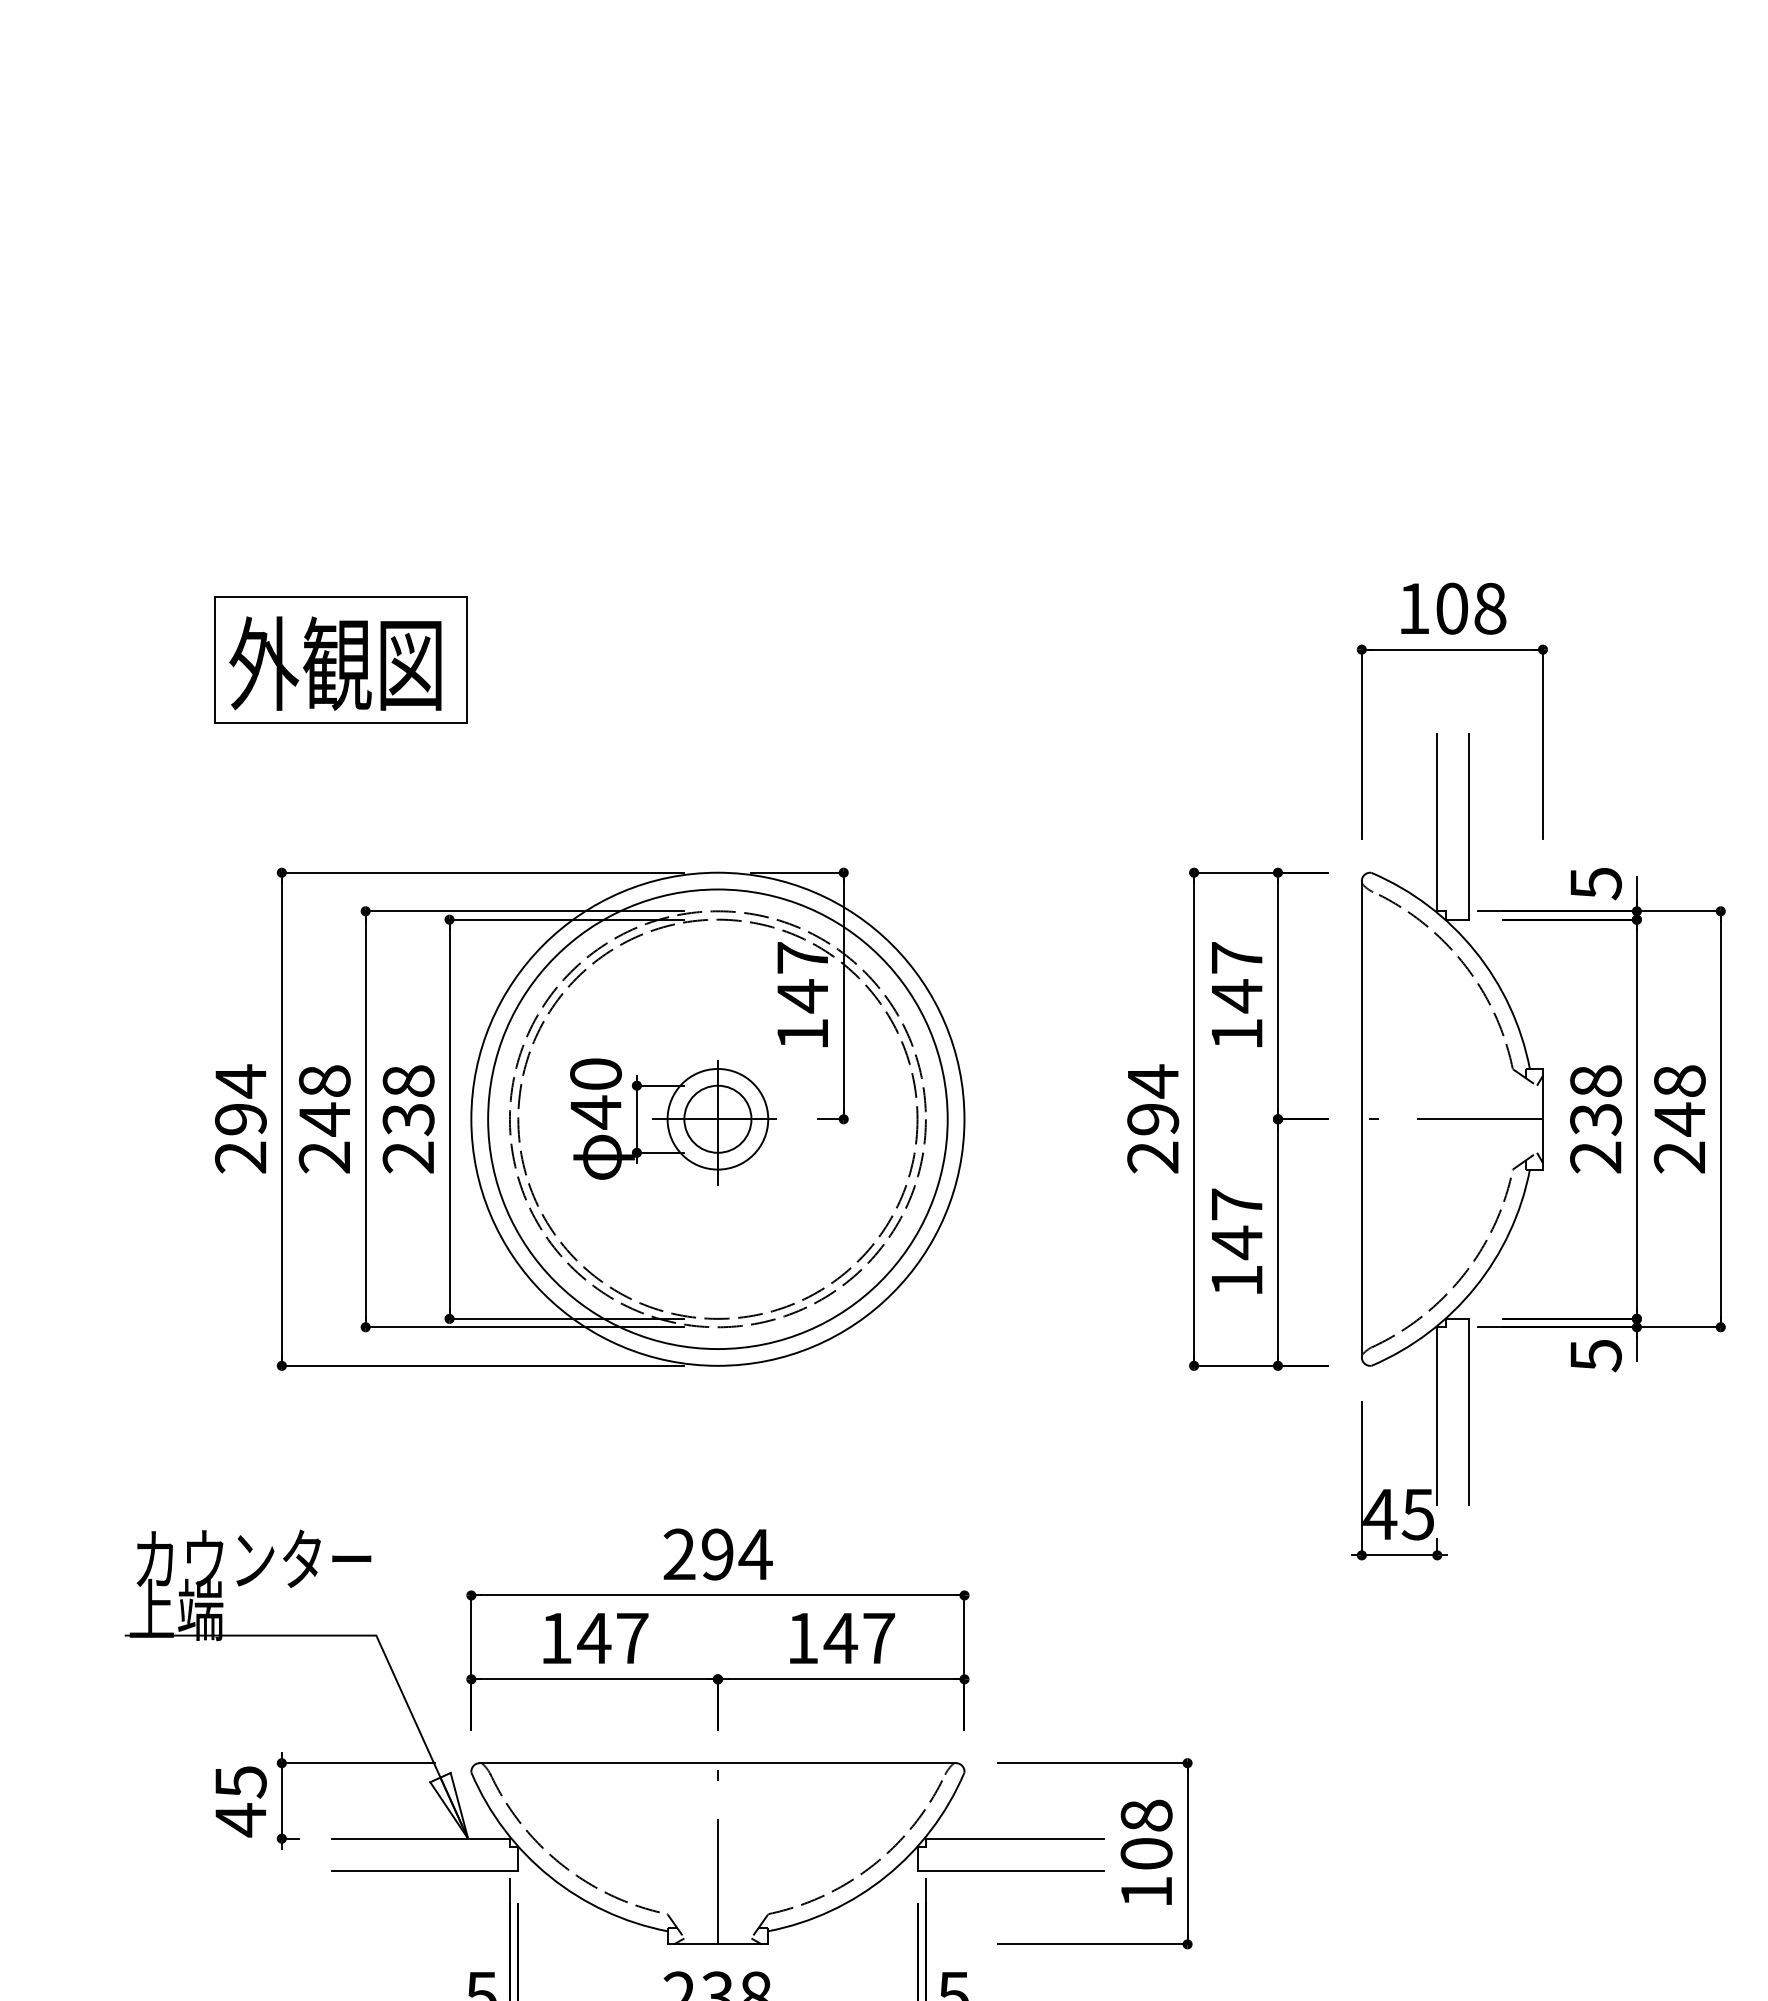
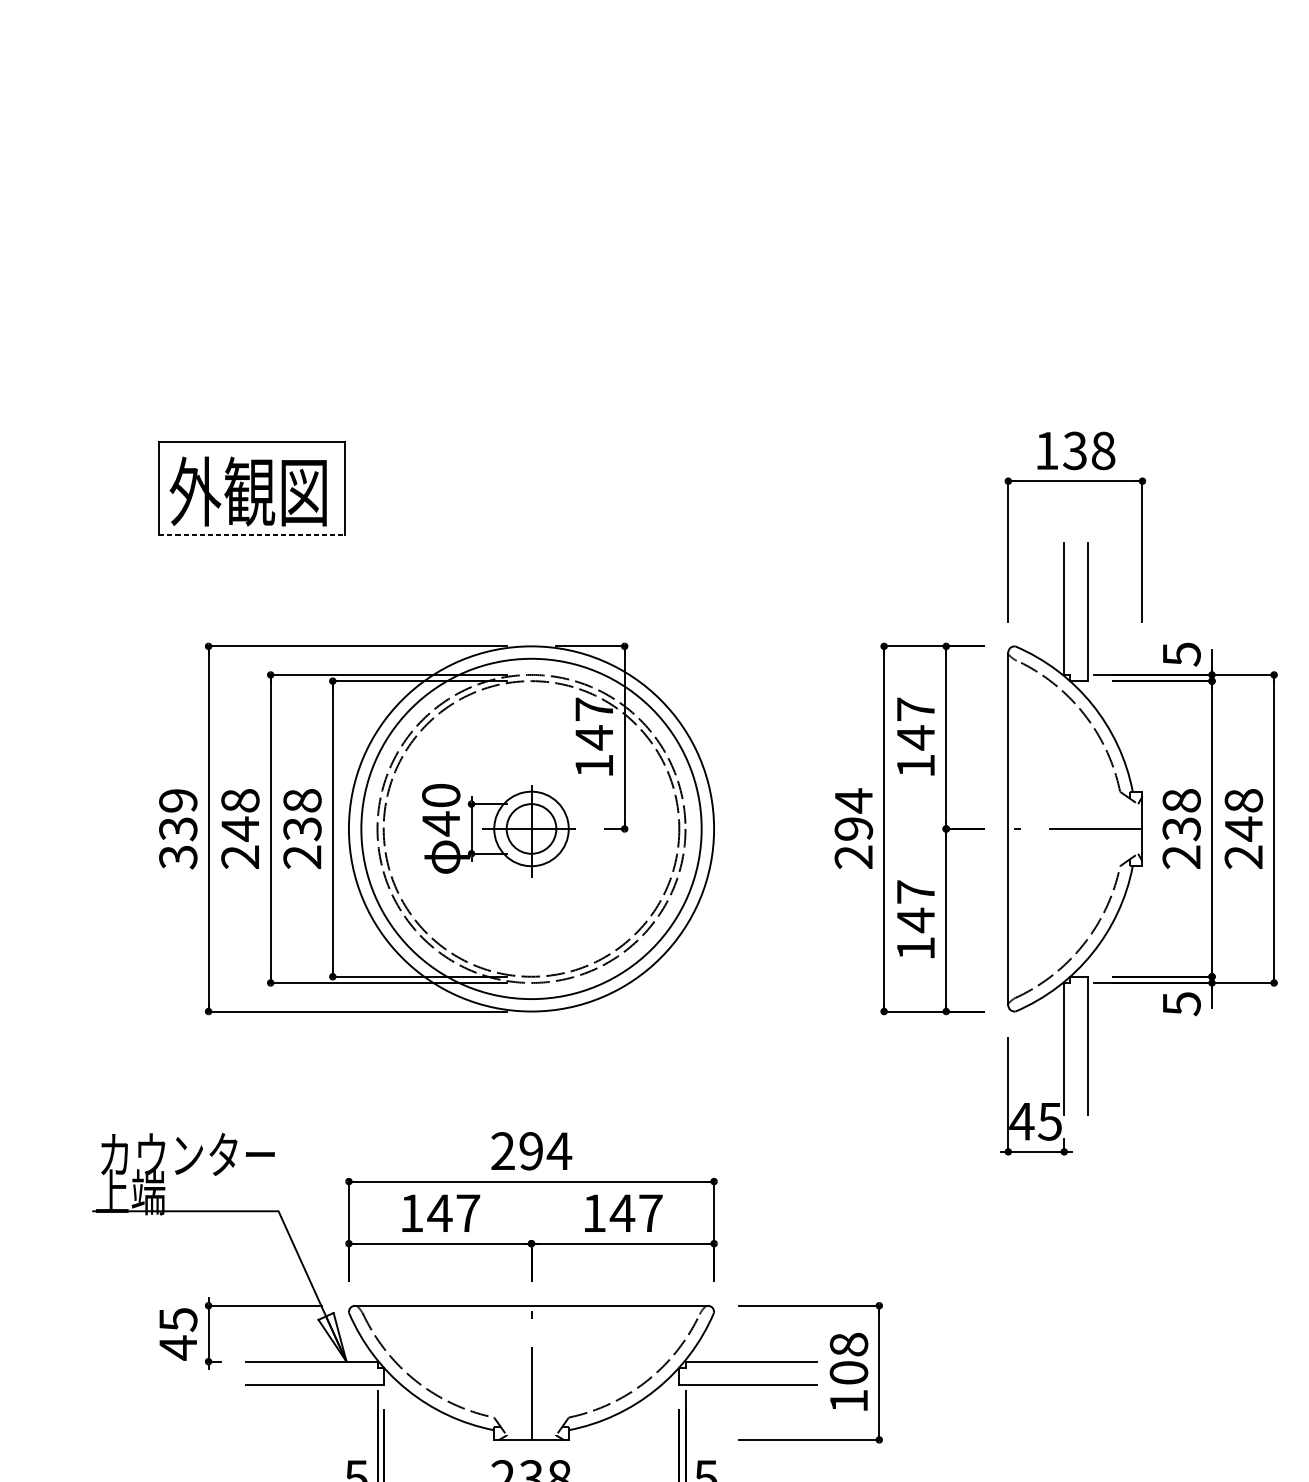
text: (1451, 608) -> (1074, 450), 108 -> 138
line: (340, 722) -> (252, 535), solid -> dashed
text: (240, 1119) -> (177, 829), 294 -> 339

